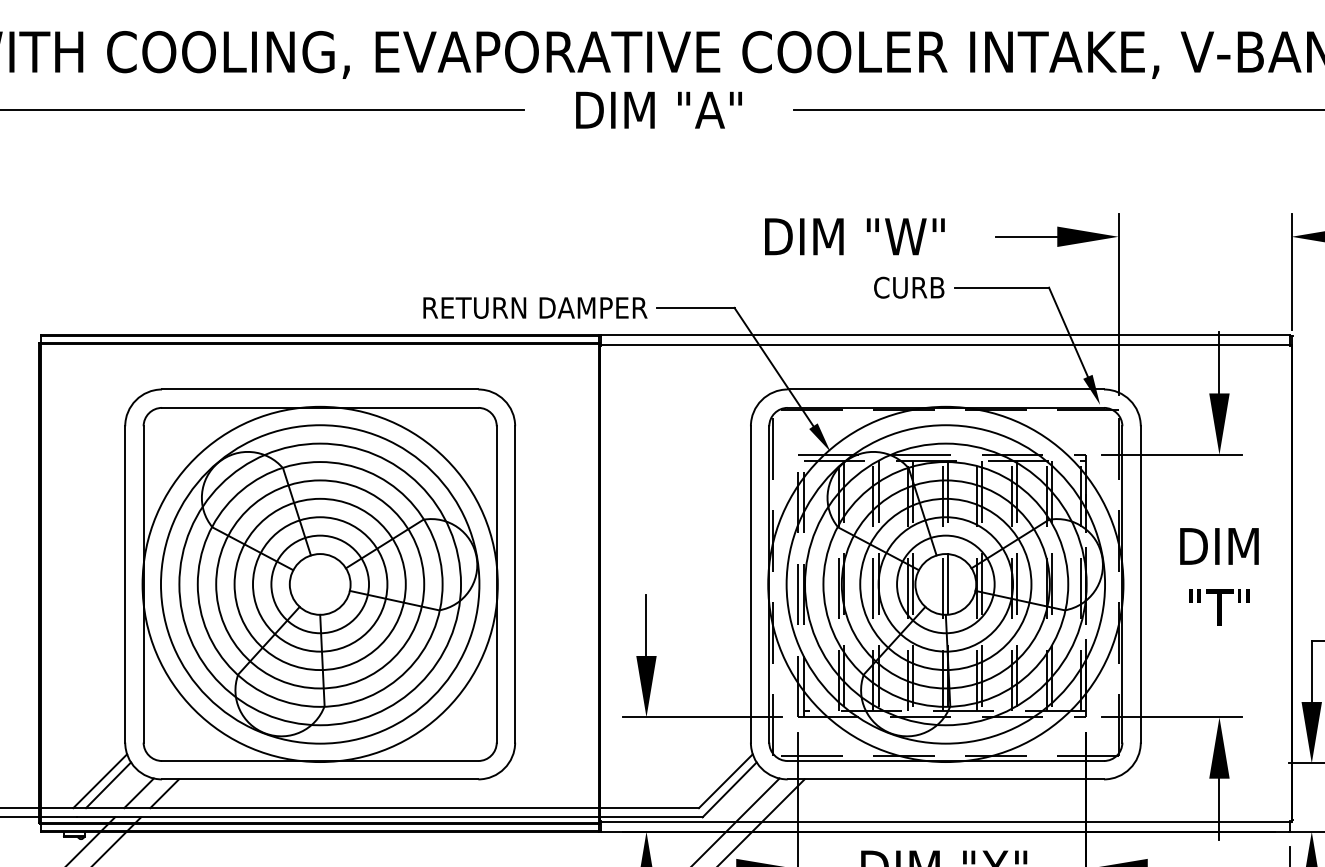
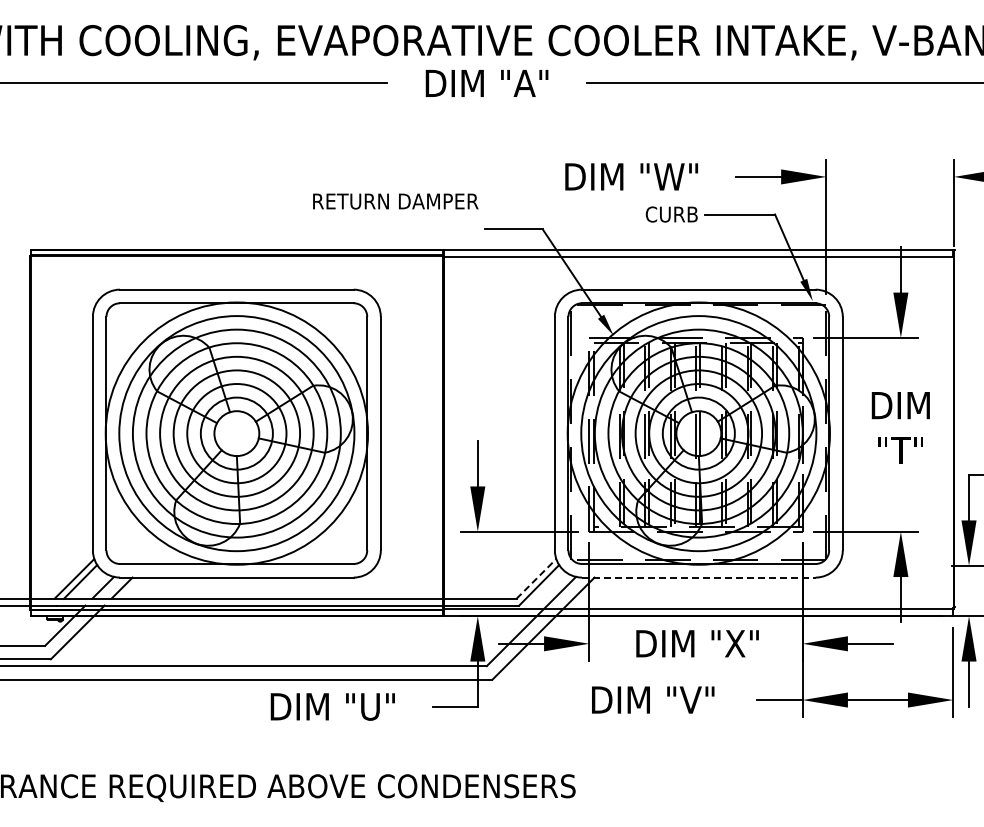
text: (535, 307) -> (395, 201), moved
line: (945, 779) -> (698, 577), solid -> dashed
line: (725, 780) -> (536, 578), solid -> dashed

